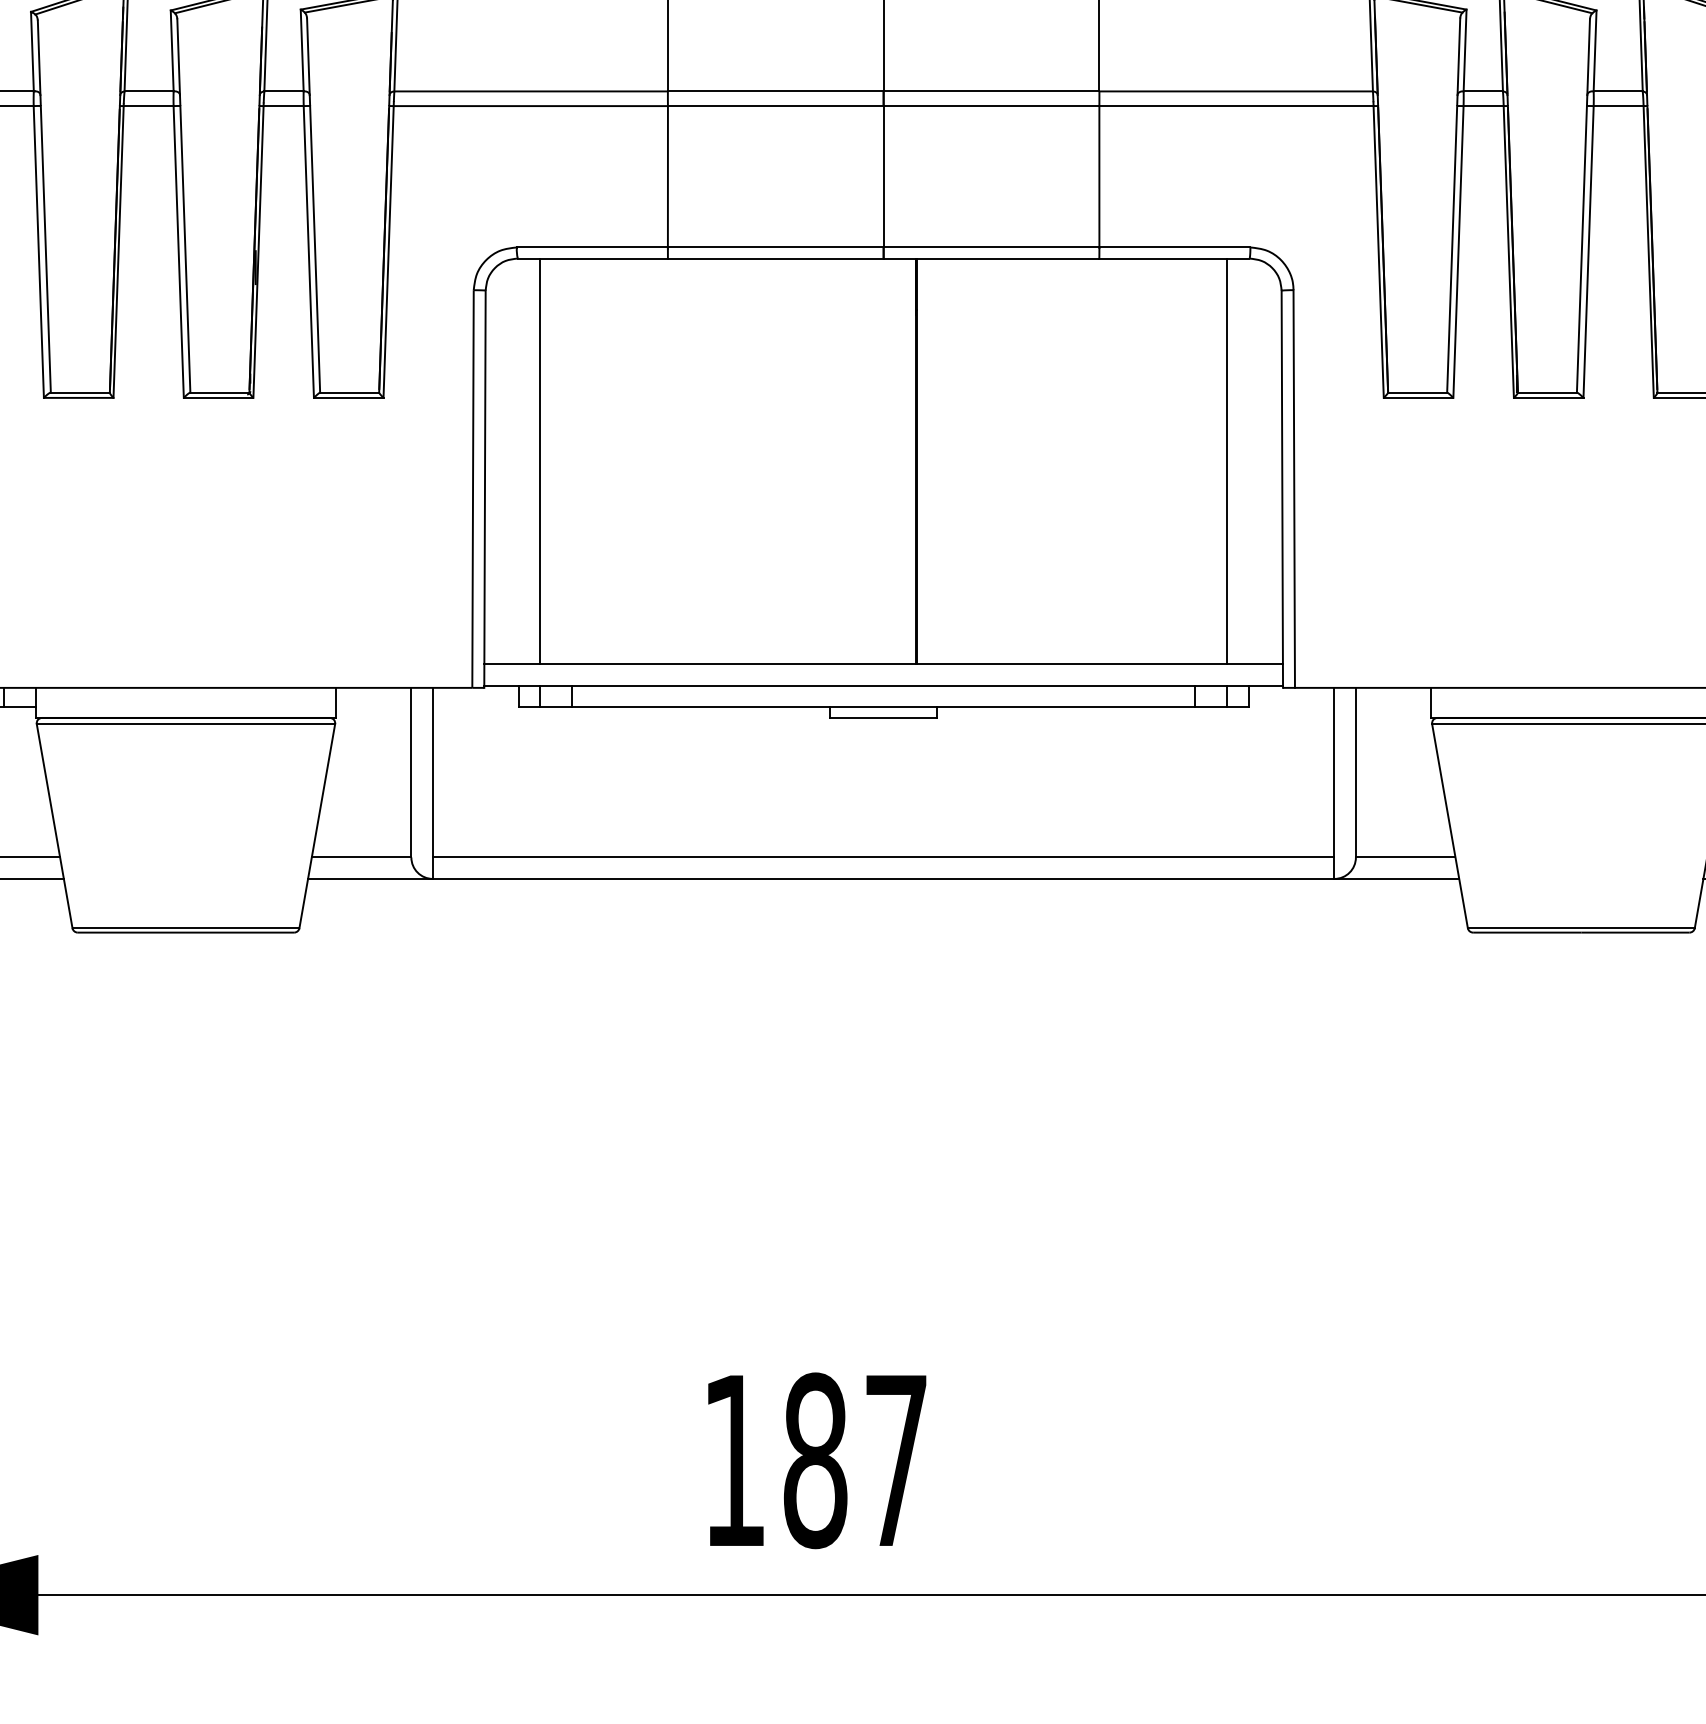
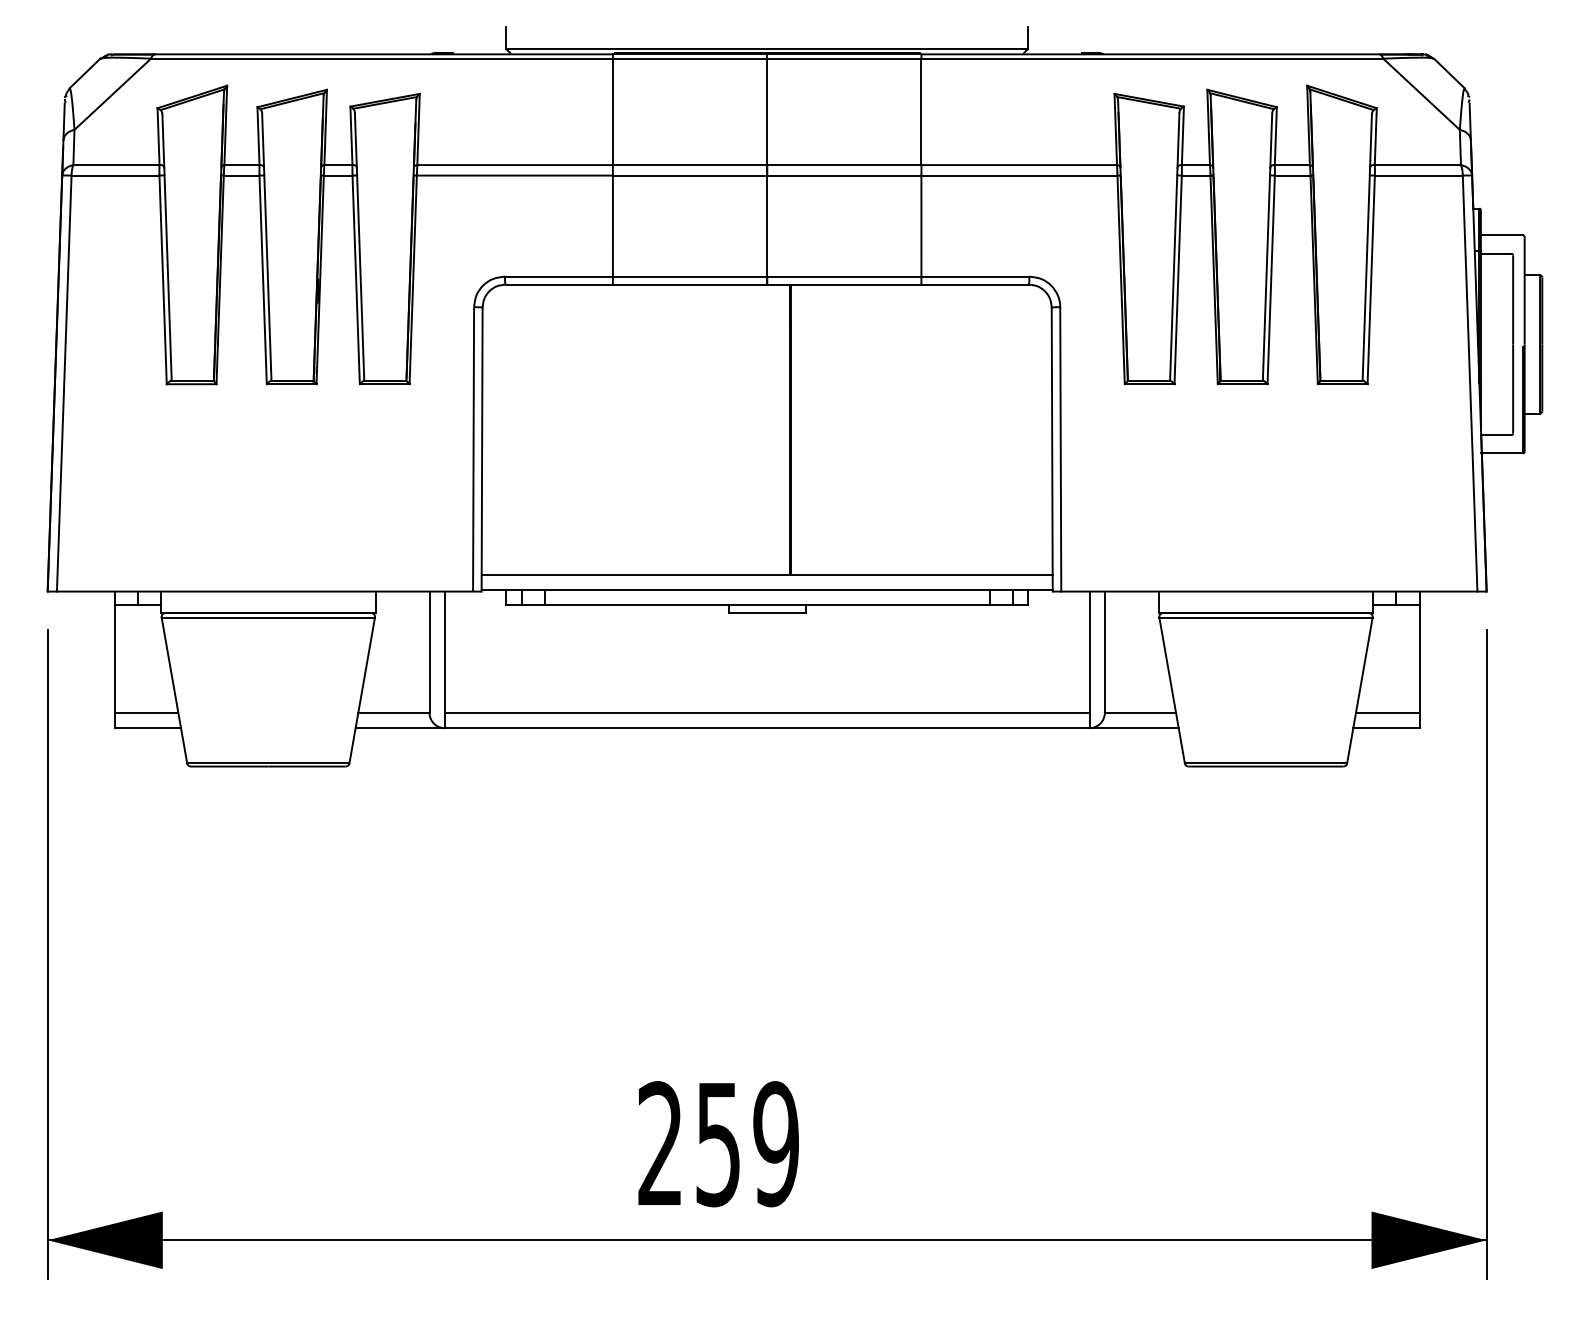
line: (540, 461) -> (521, 429), removed
line: (1226, 461) -> (1012, 429), removed
text: (815, 1461) -> (718, 1144), 187 -> 259

